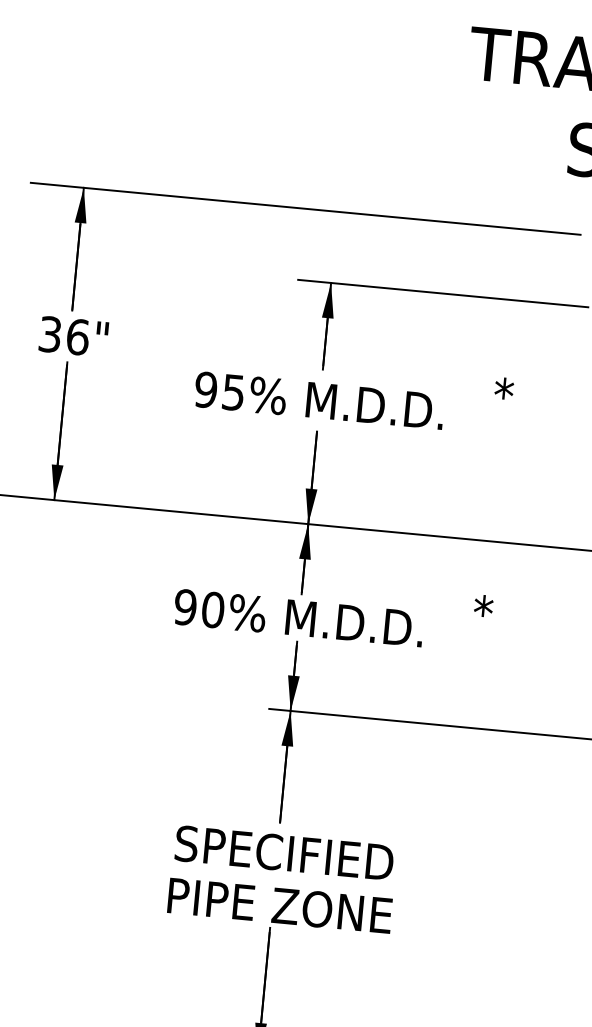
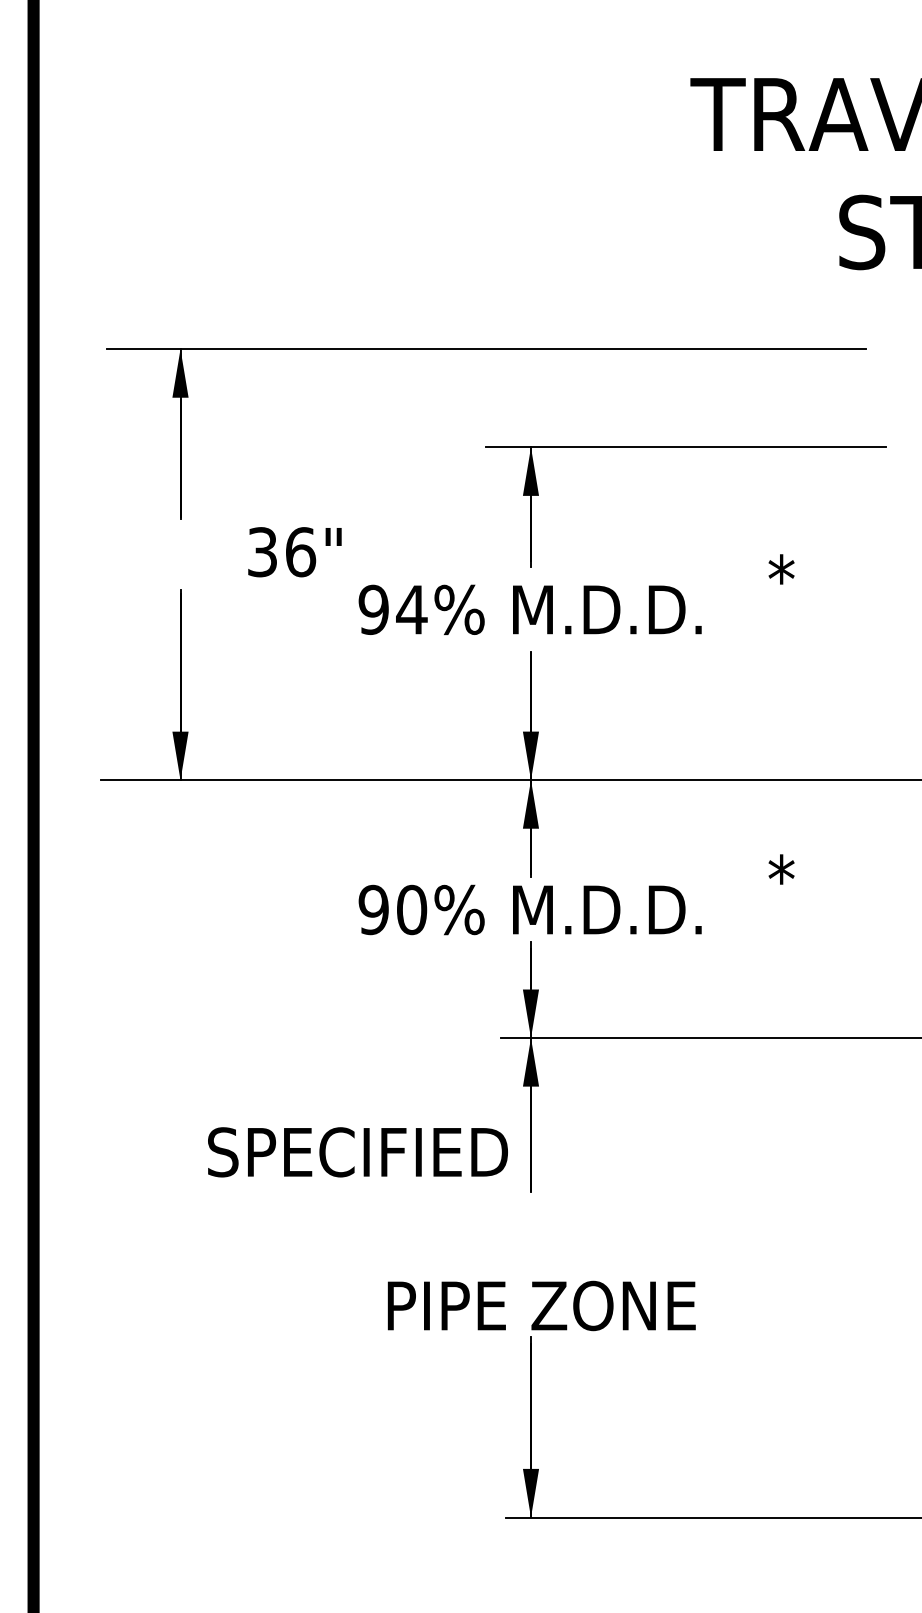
text: (73, 336) -> (294, 552), moved
text: (233, 393) -> (411, 610), 95% -> 94%
text: (284, 853) -> (357, 1152), moved

